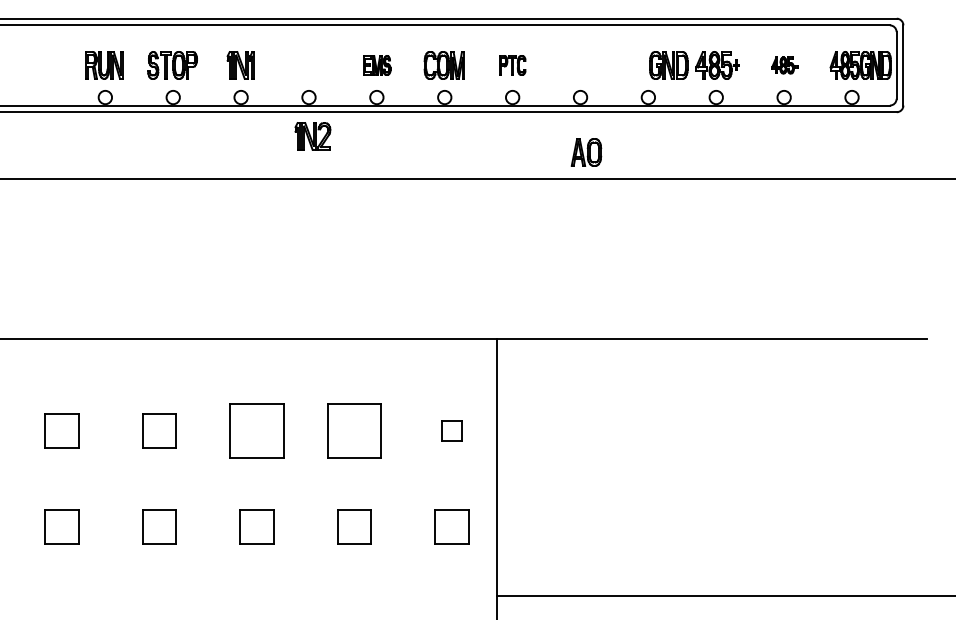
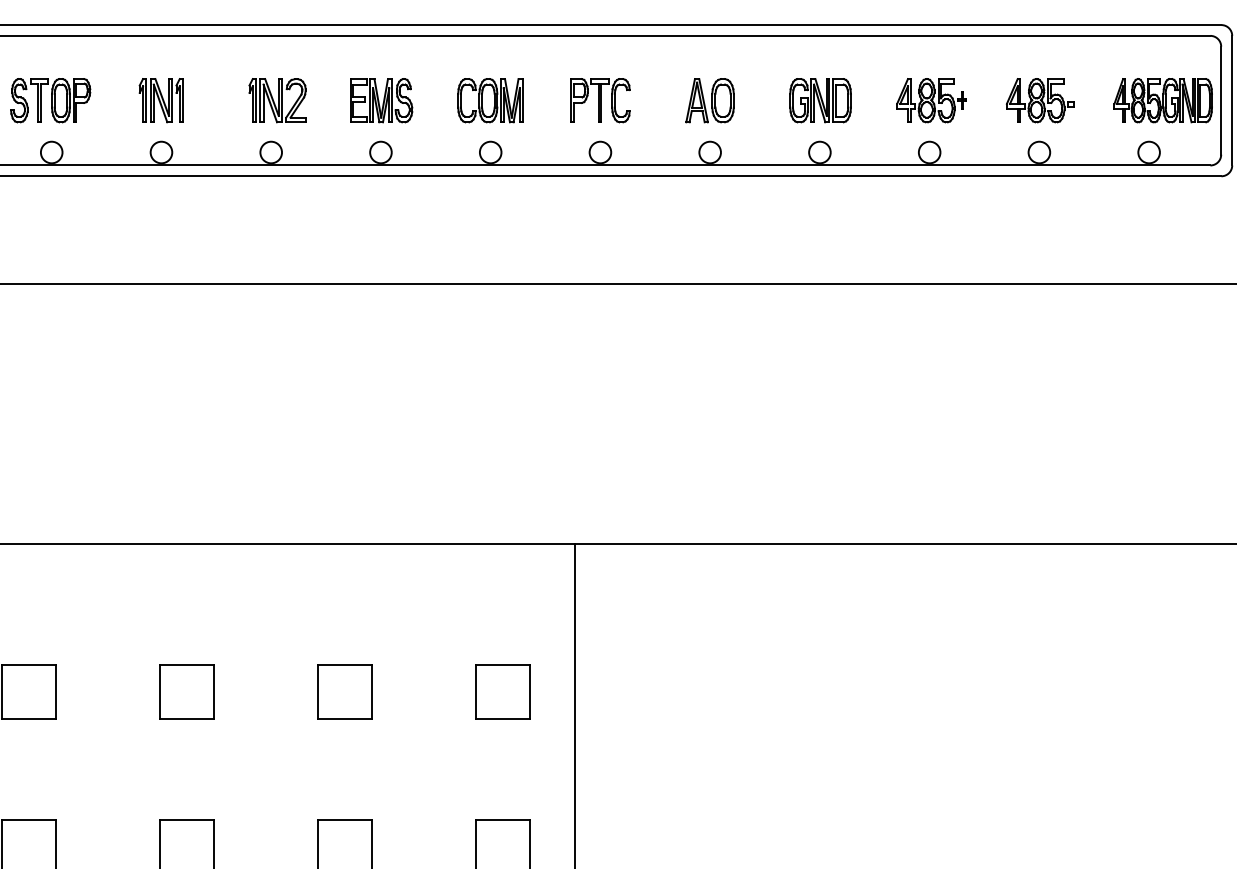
part: (377, 65) -> (381, 100), size x1.43
part: (512, 65) -> (600, 100), size x1.43
part: (668, 65) -> (820, 100), moved
part: (784, 65) -> (1039, 100), size x1.67
part: (312, 136) -> (276, 100), moved
part: (586, 152) -> (710, 100), moved
part: (256, 430) -> (186, 690), size x0.62
part: (354, 430) -> (344, 690), size x0.62
part: (451, 430) -> (501, 690), size x1.67

